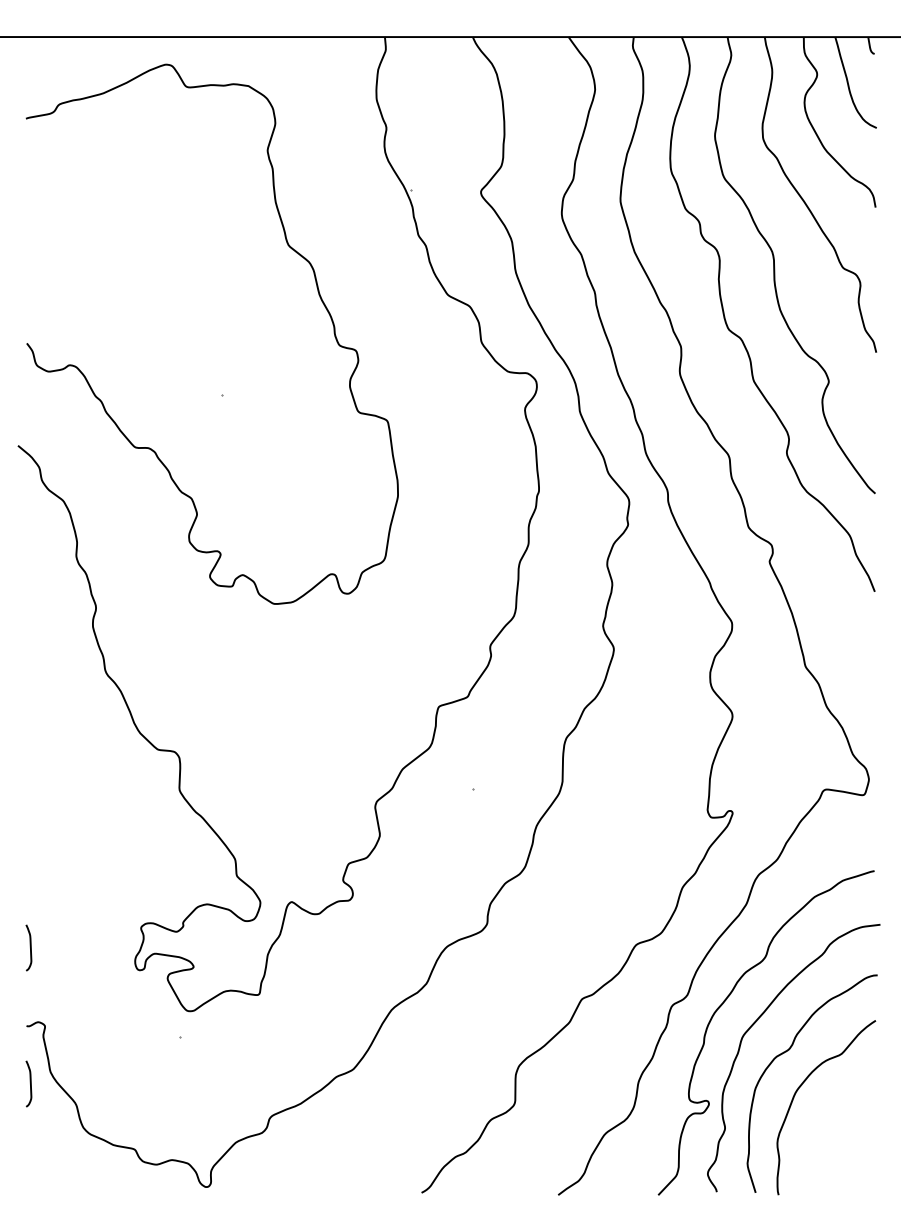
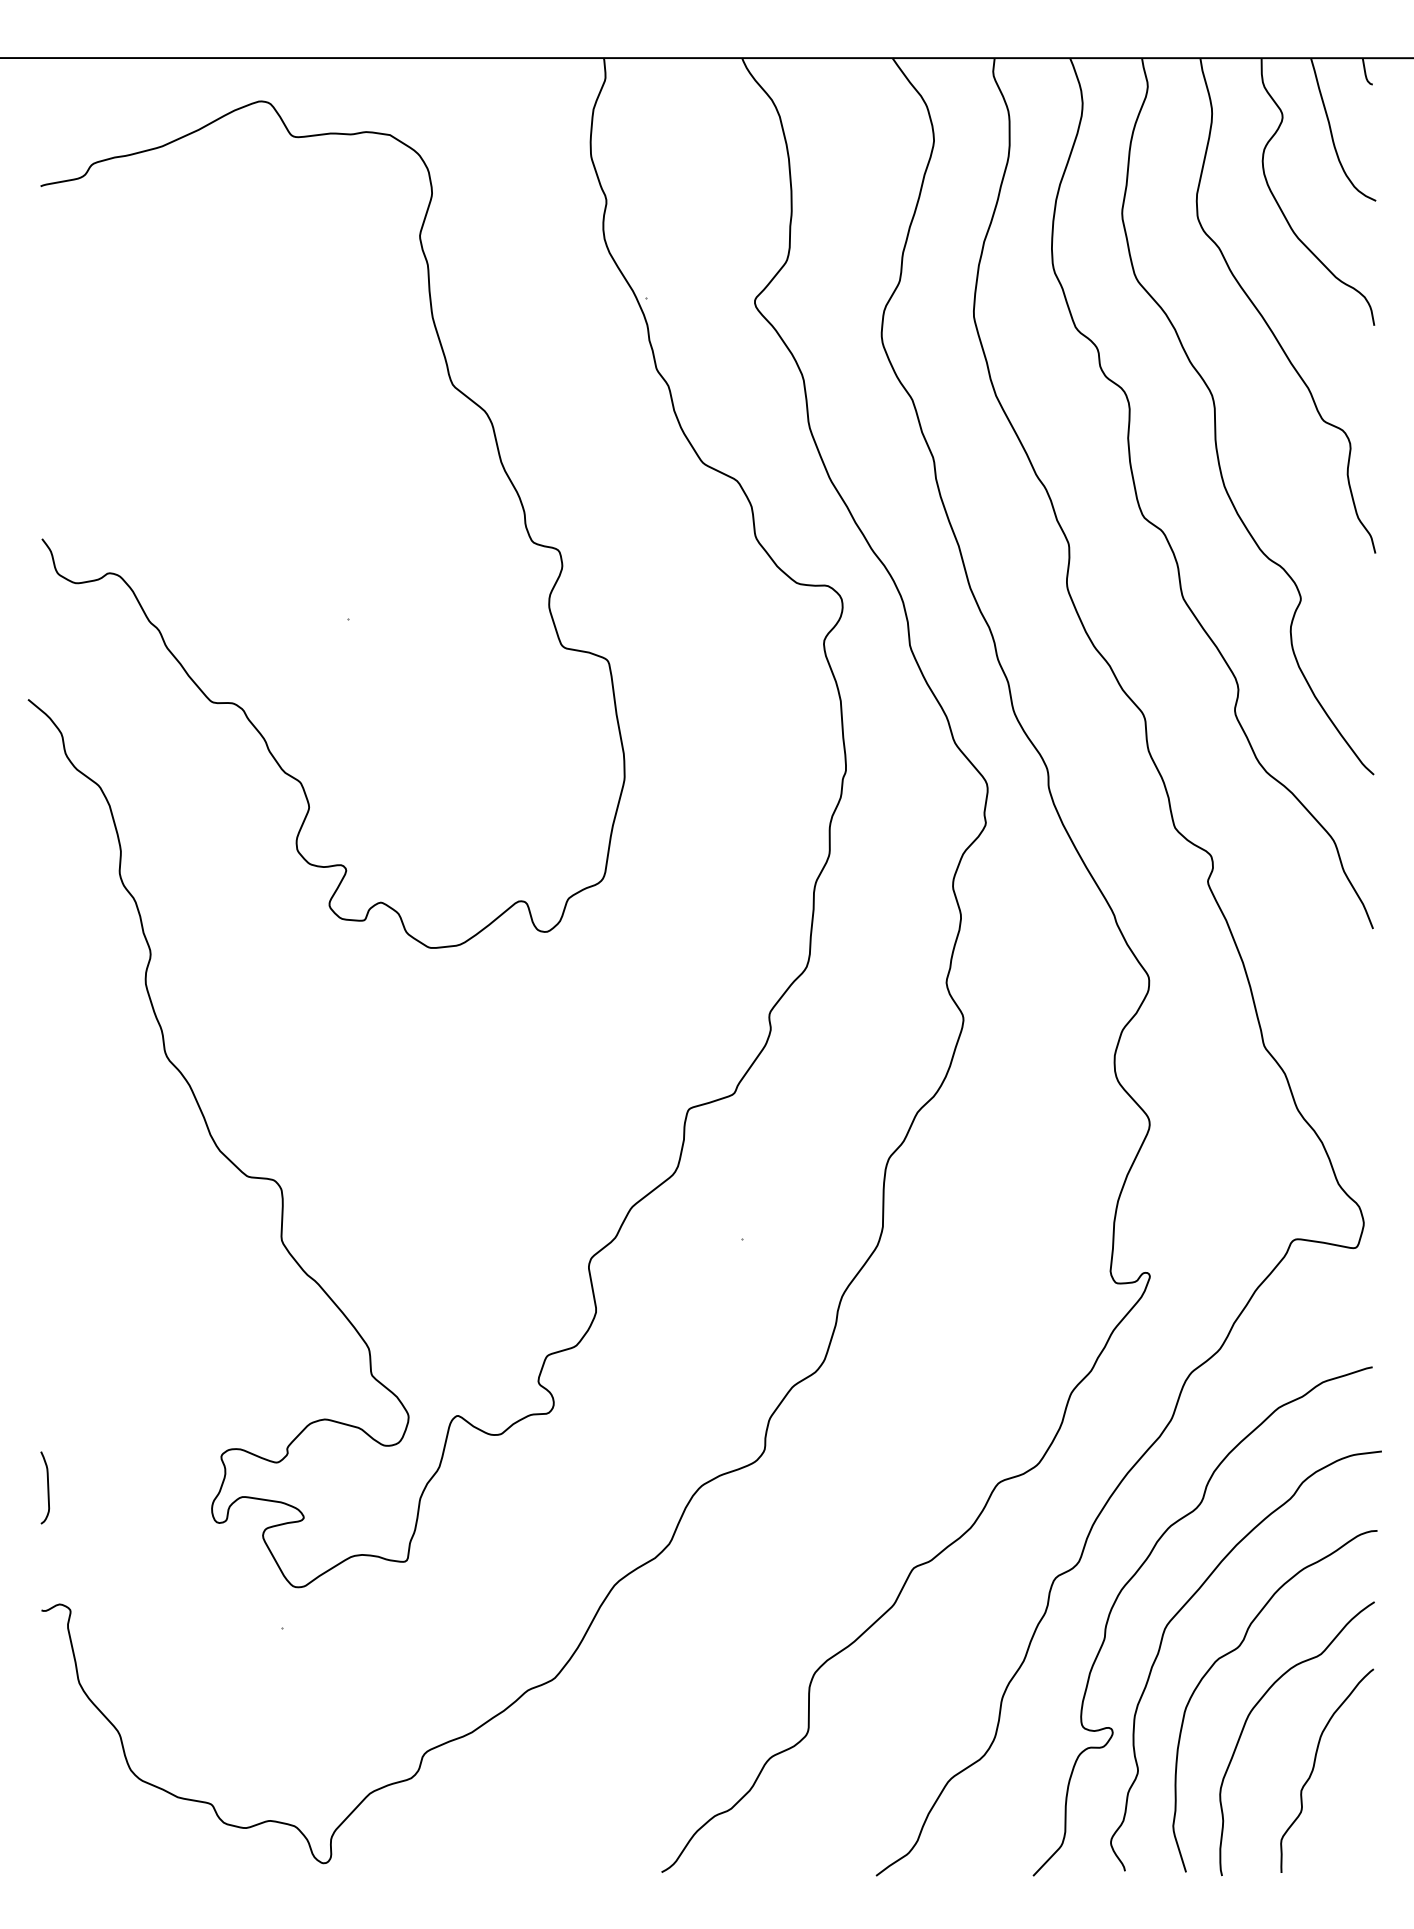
curve: (29, 1082) -> (46, 1699), removed
curve: (838, 1124) -> (1316, 1765), added

